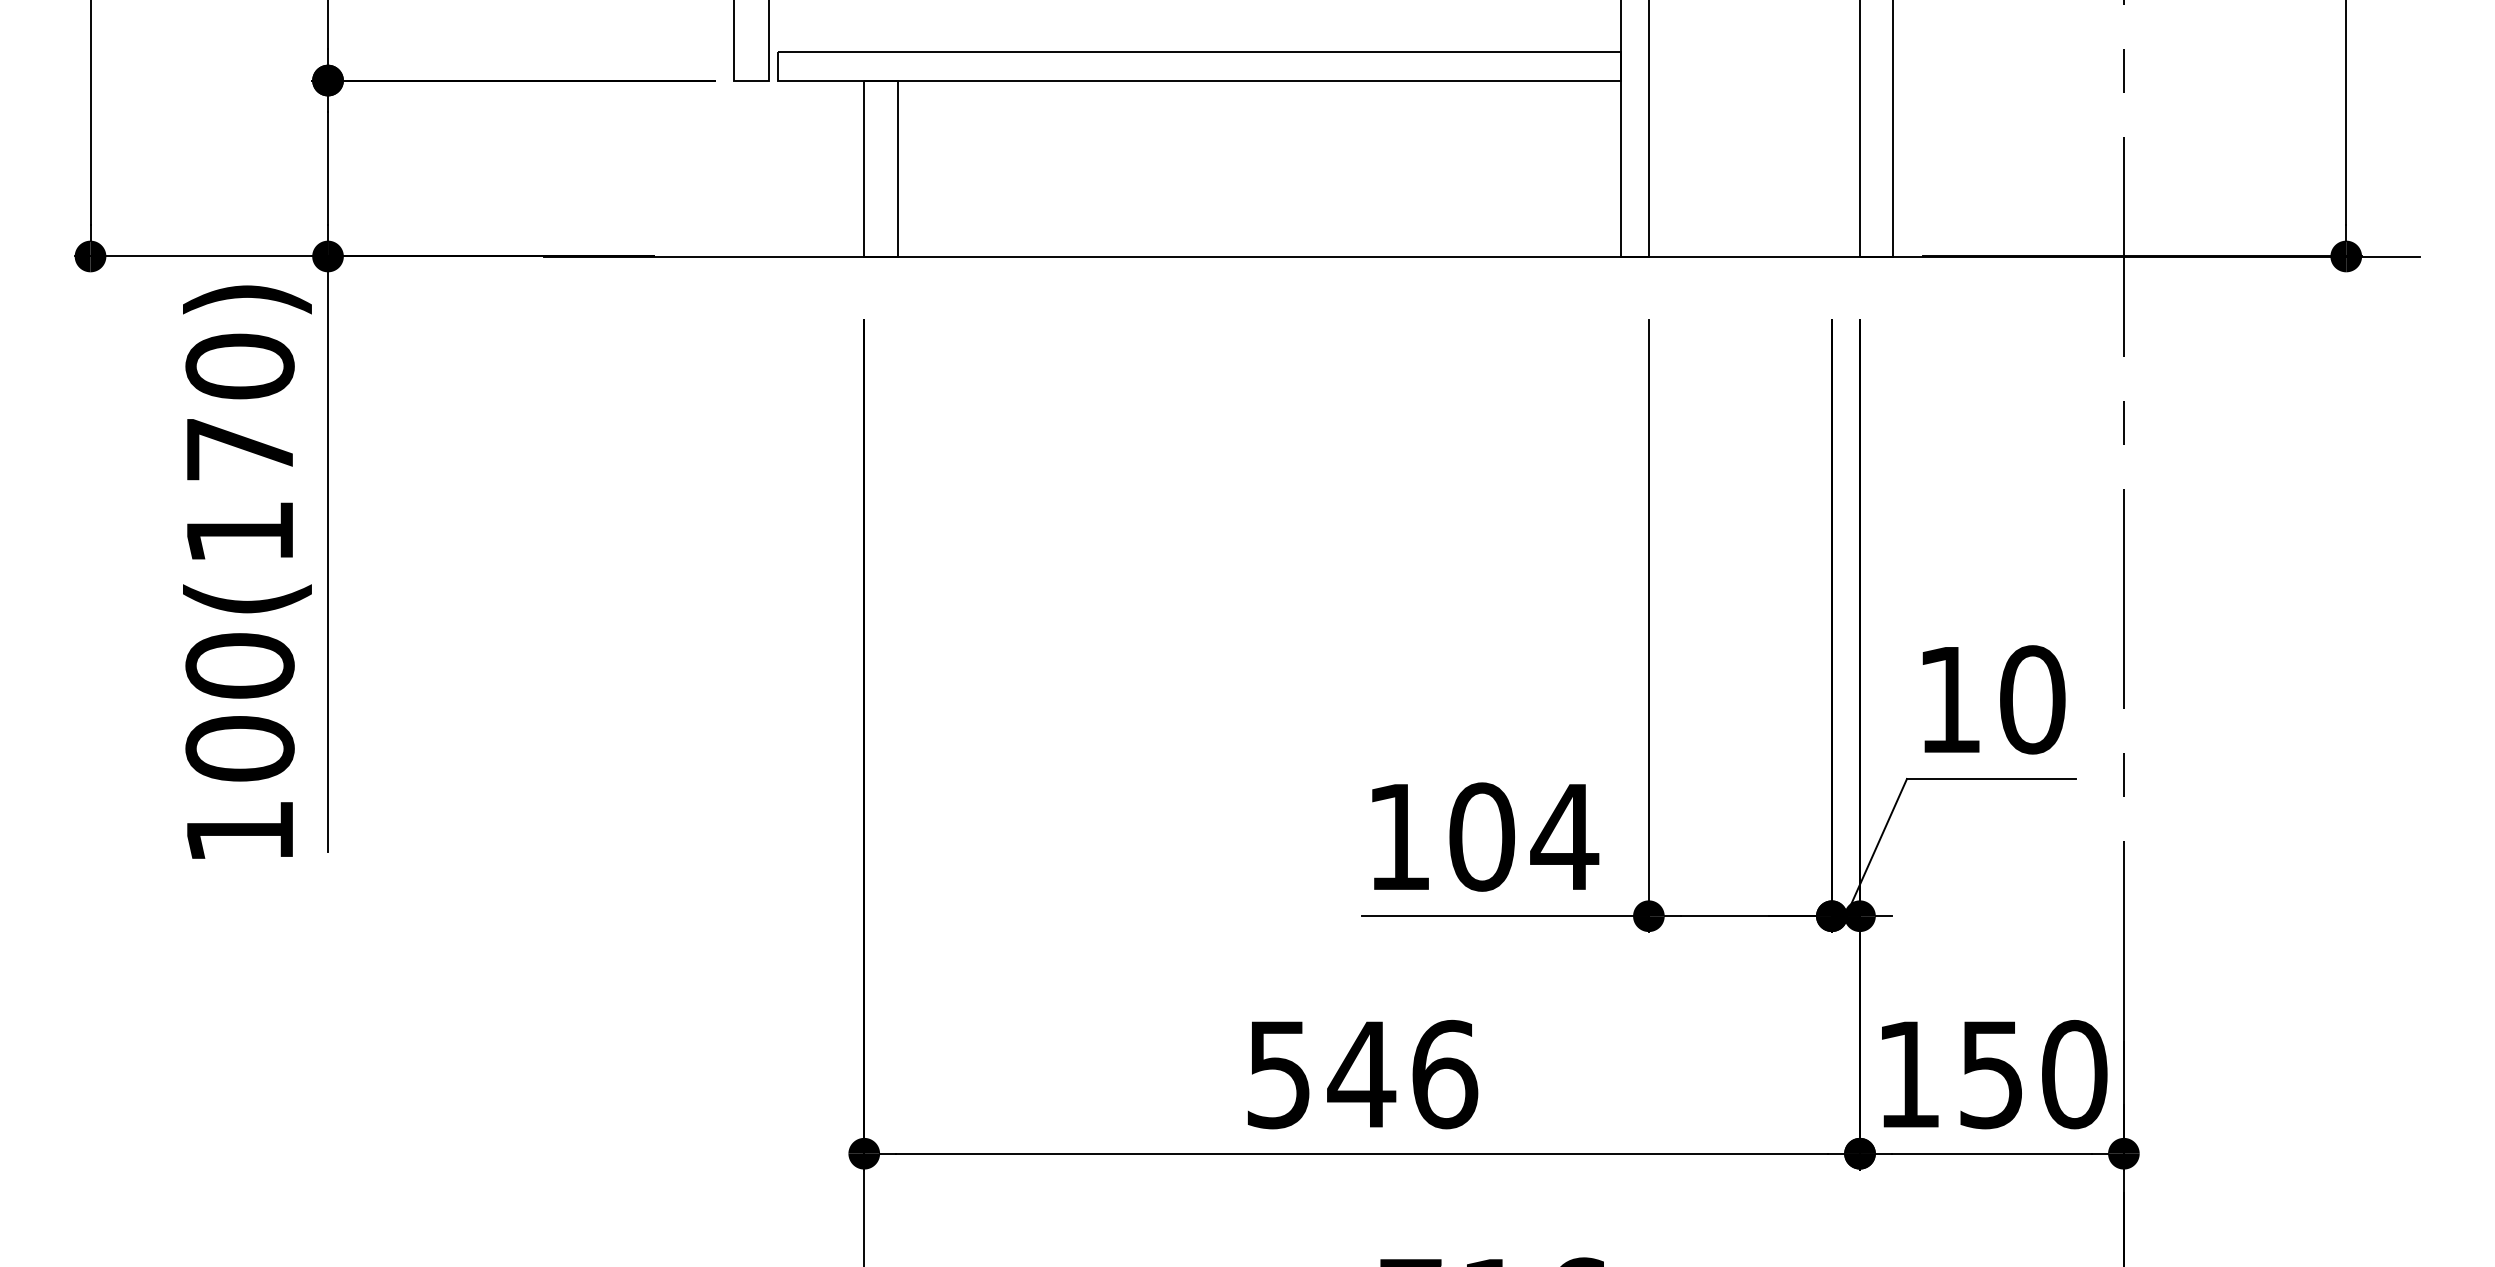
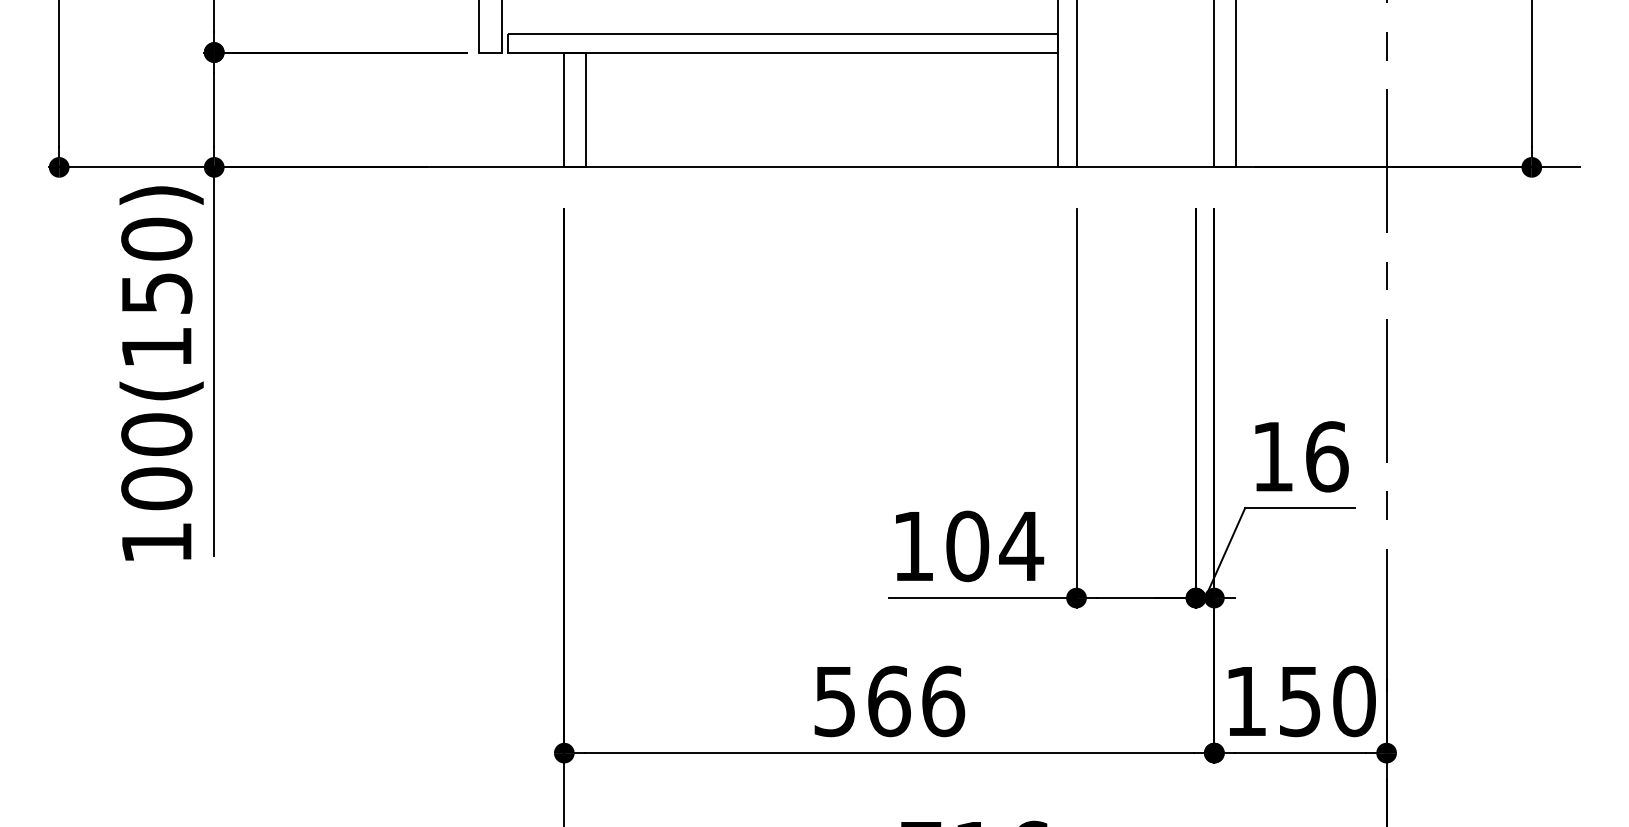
text: (241, 449) -> (157, 293), 100(170) -> 100(150)
text: (2031, 699) -> (1326, 456), 10 -> 16
text: (1360, 1074) -> (888, 701), 546 -> 566

